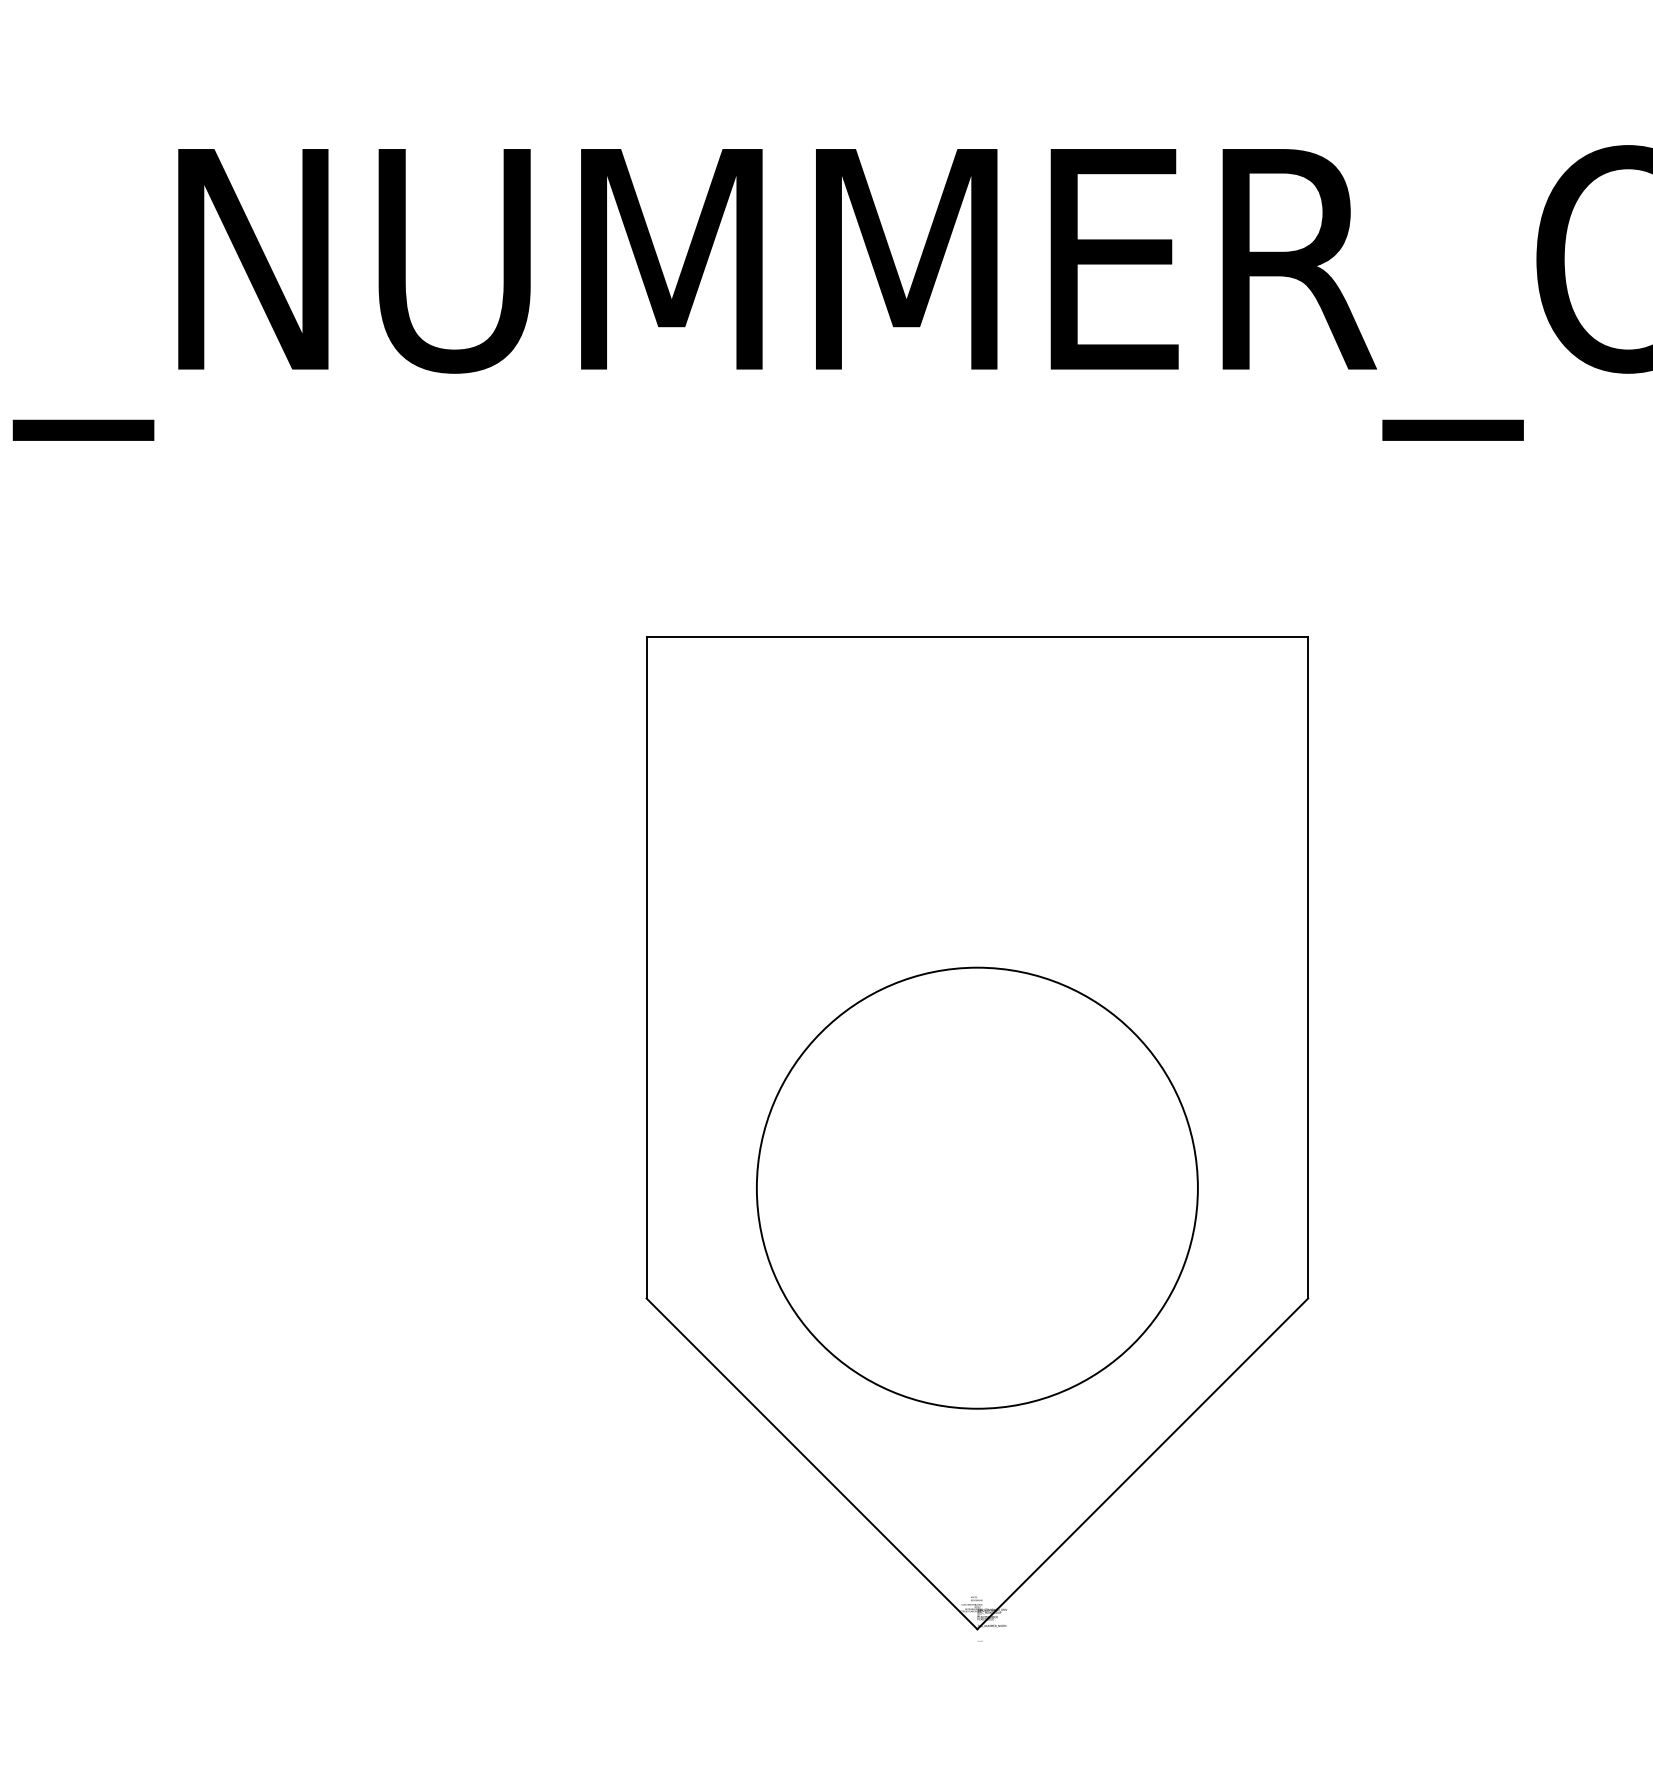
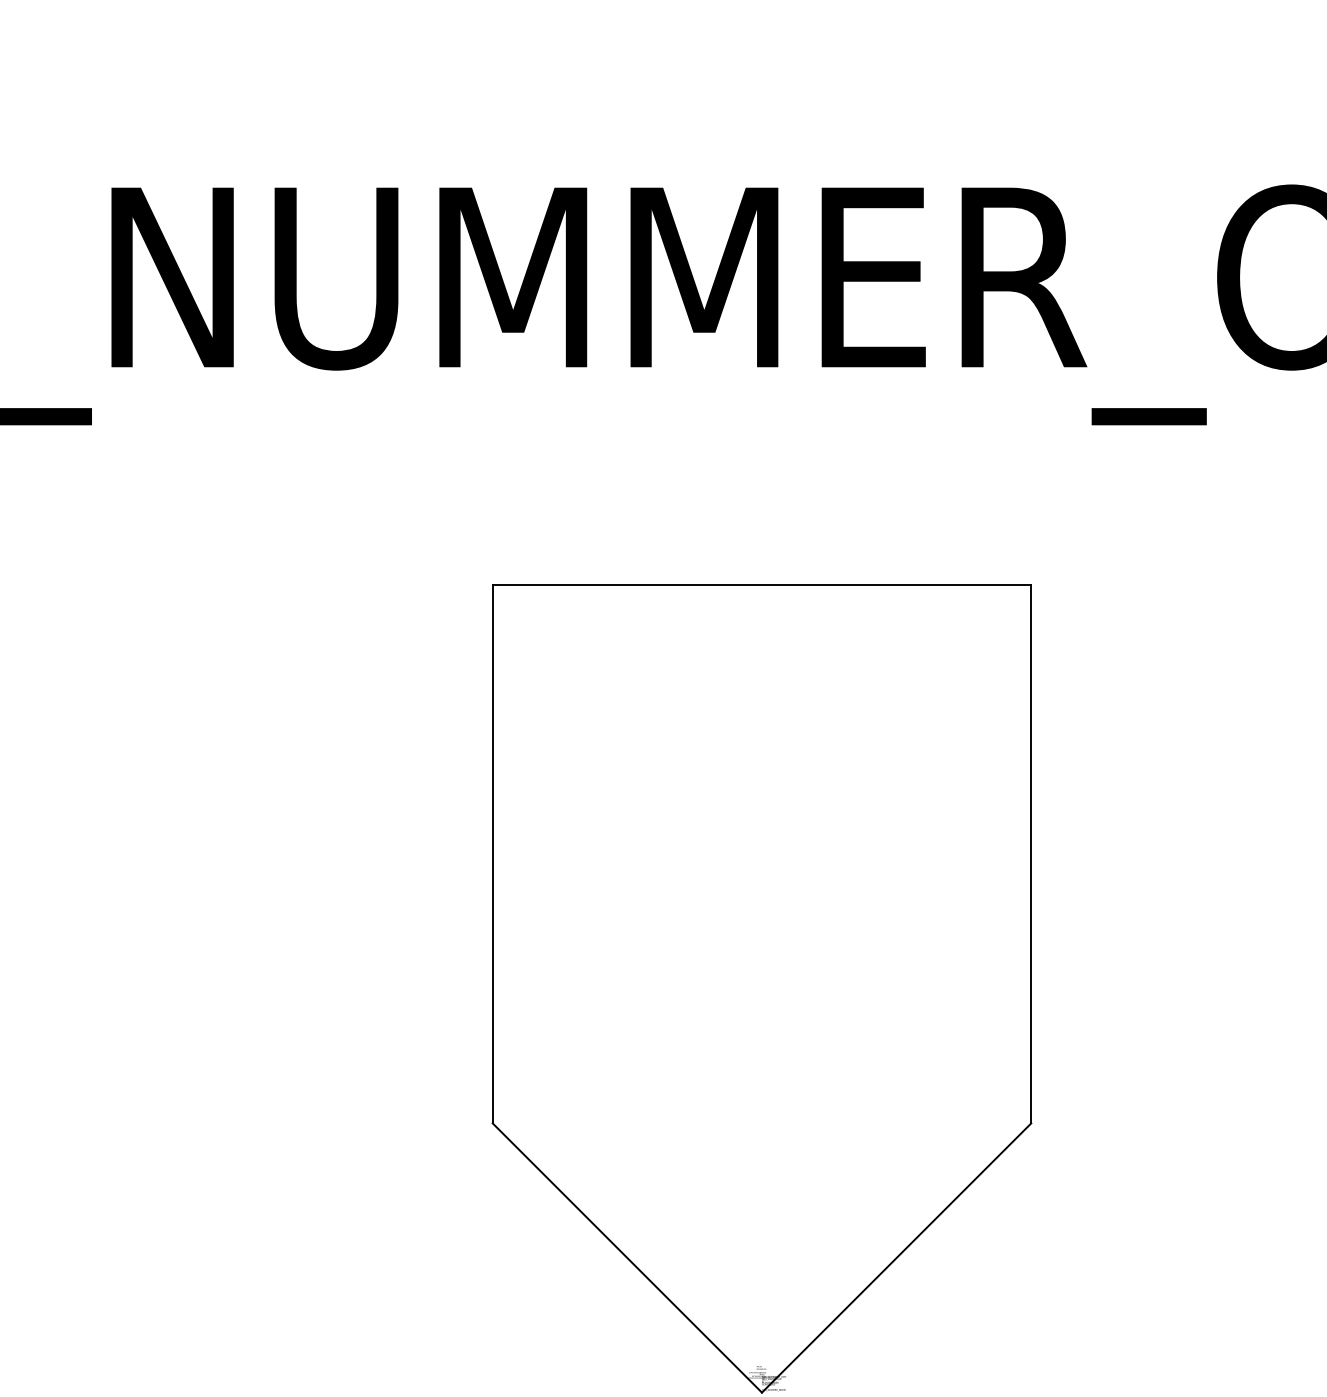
circle: (977, 1187) -> (762, 1033), removed

